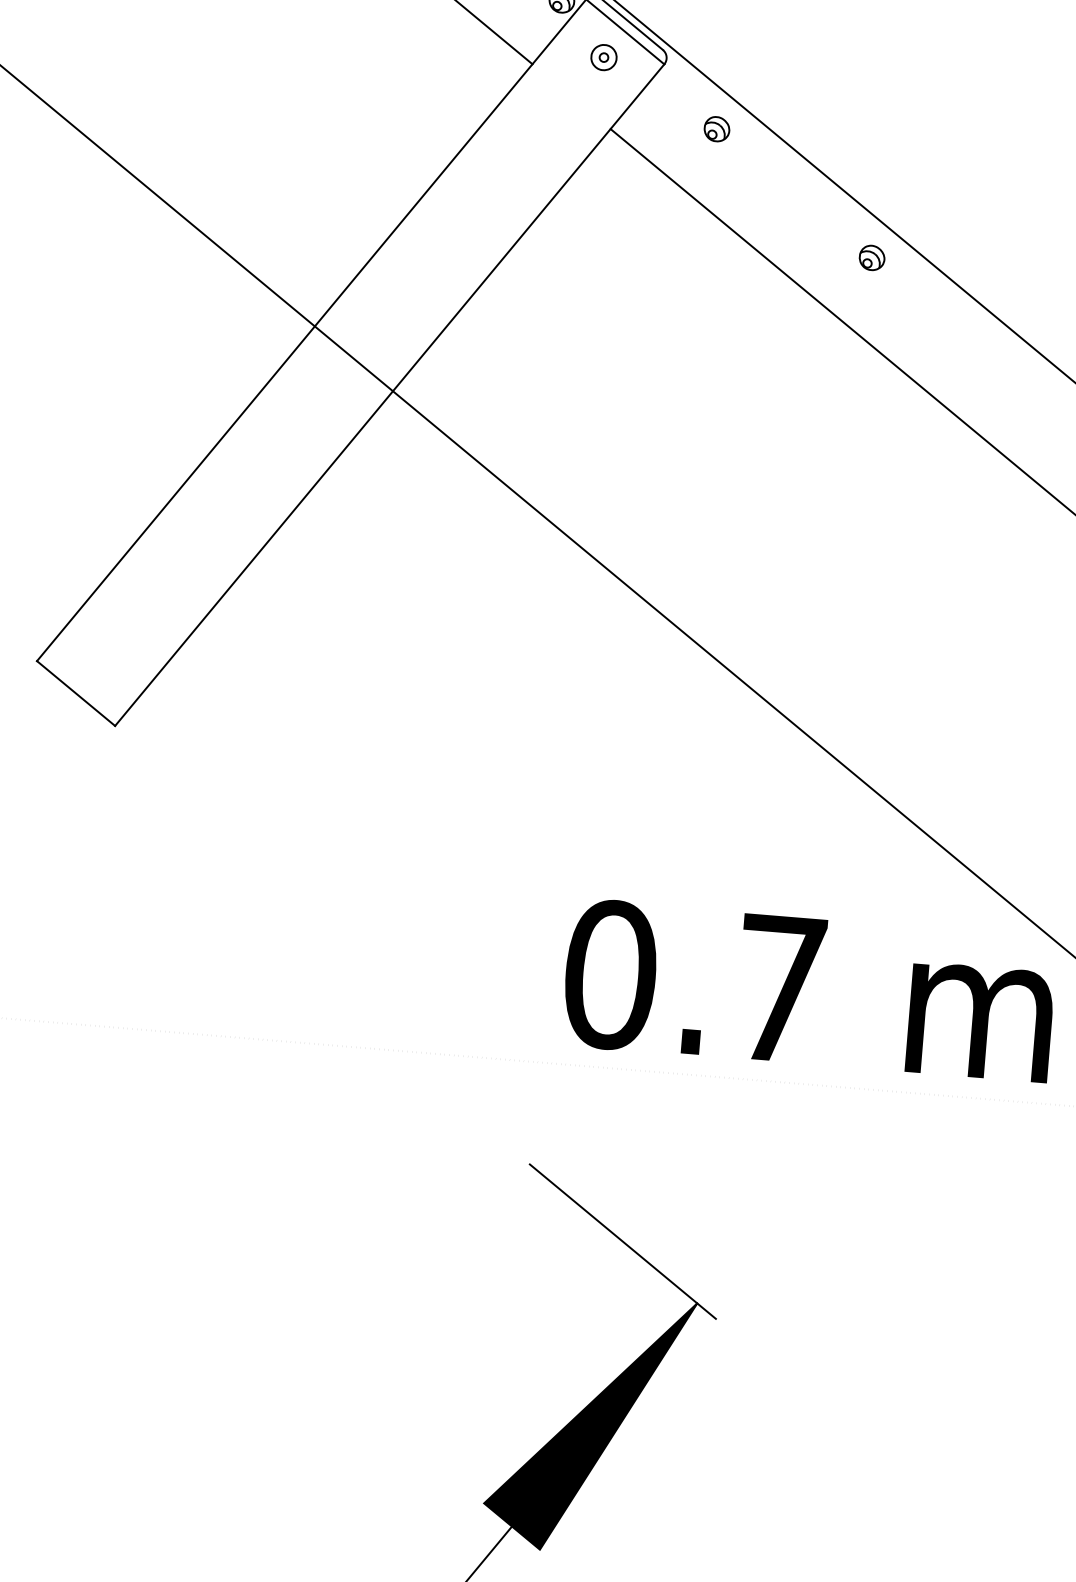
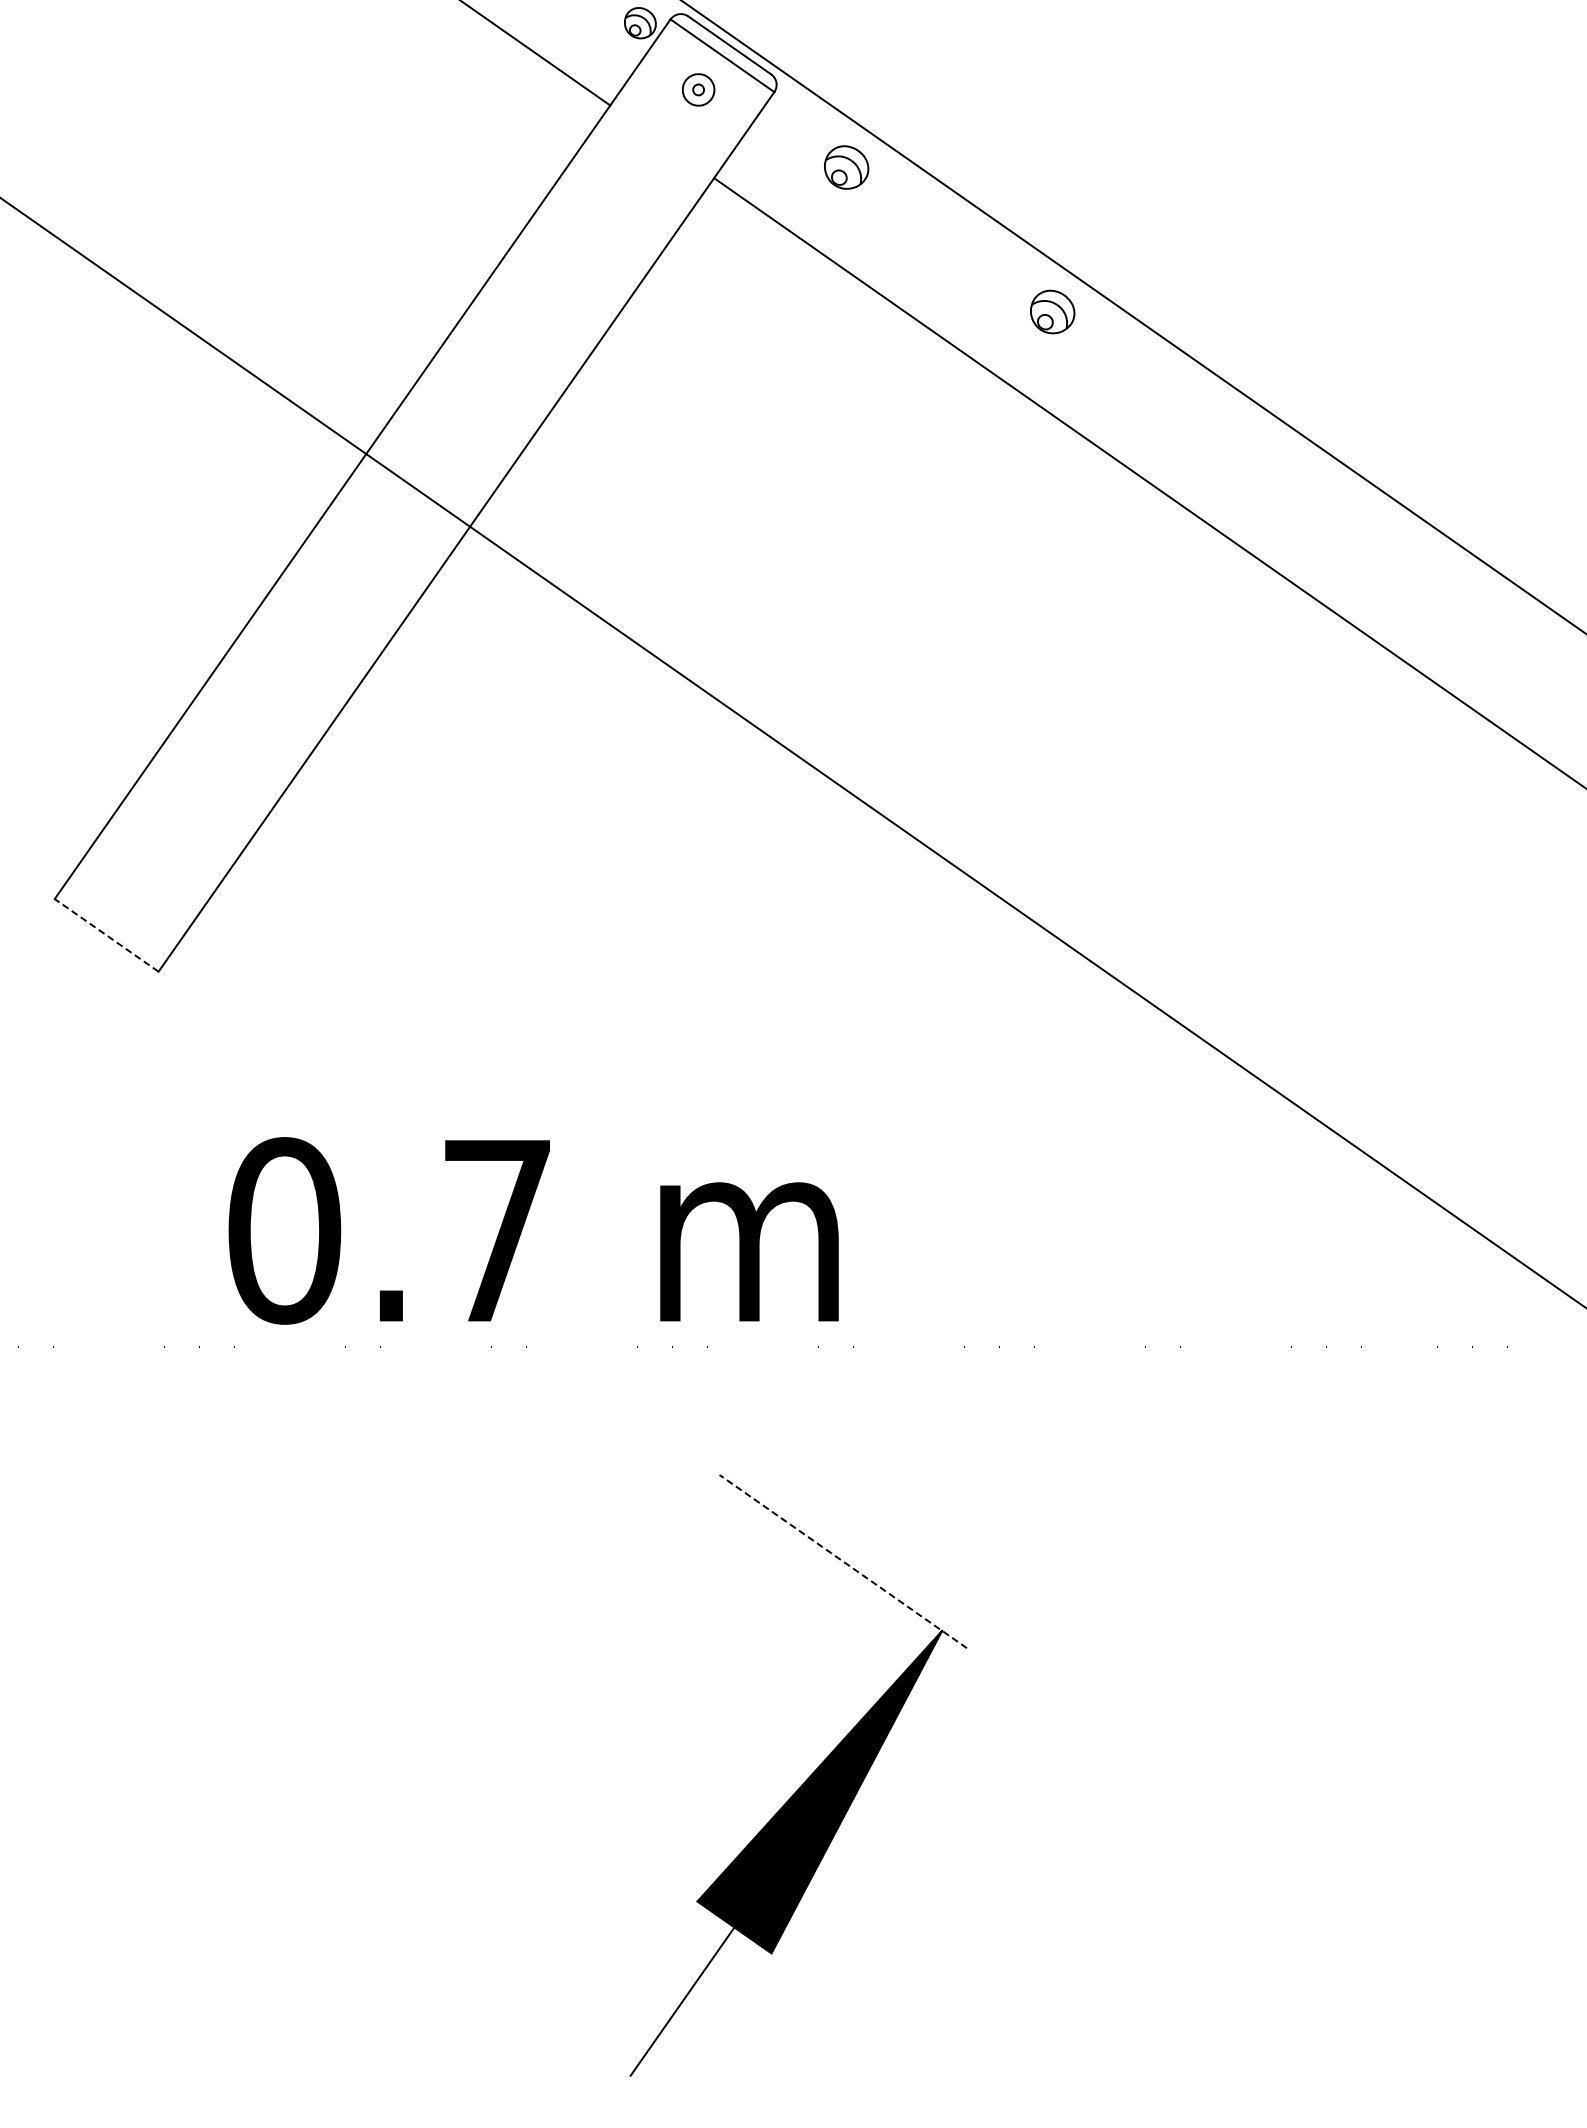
part: (716, 129) -> (846, 167), size x1.4
part: (871, 257) -> (1052, 311), size x1.4
line: (75, 693) -> (106, 935), solid -> dashed
text: (809, 990) -> (533, 1230), moved
line: (623, 1241) -> (843, 1561), solid -> dashed

